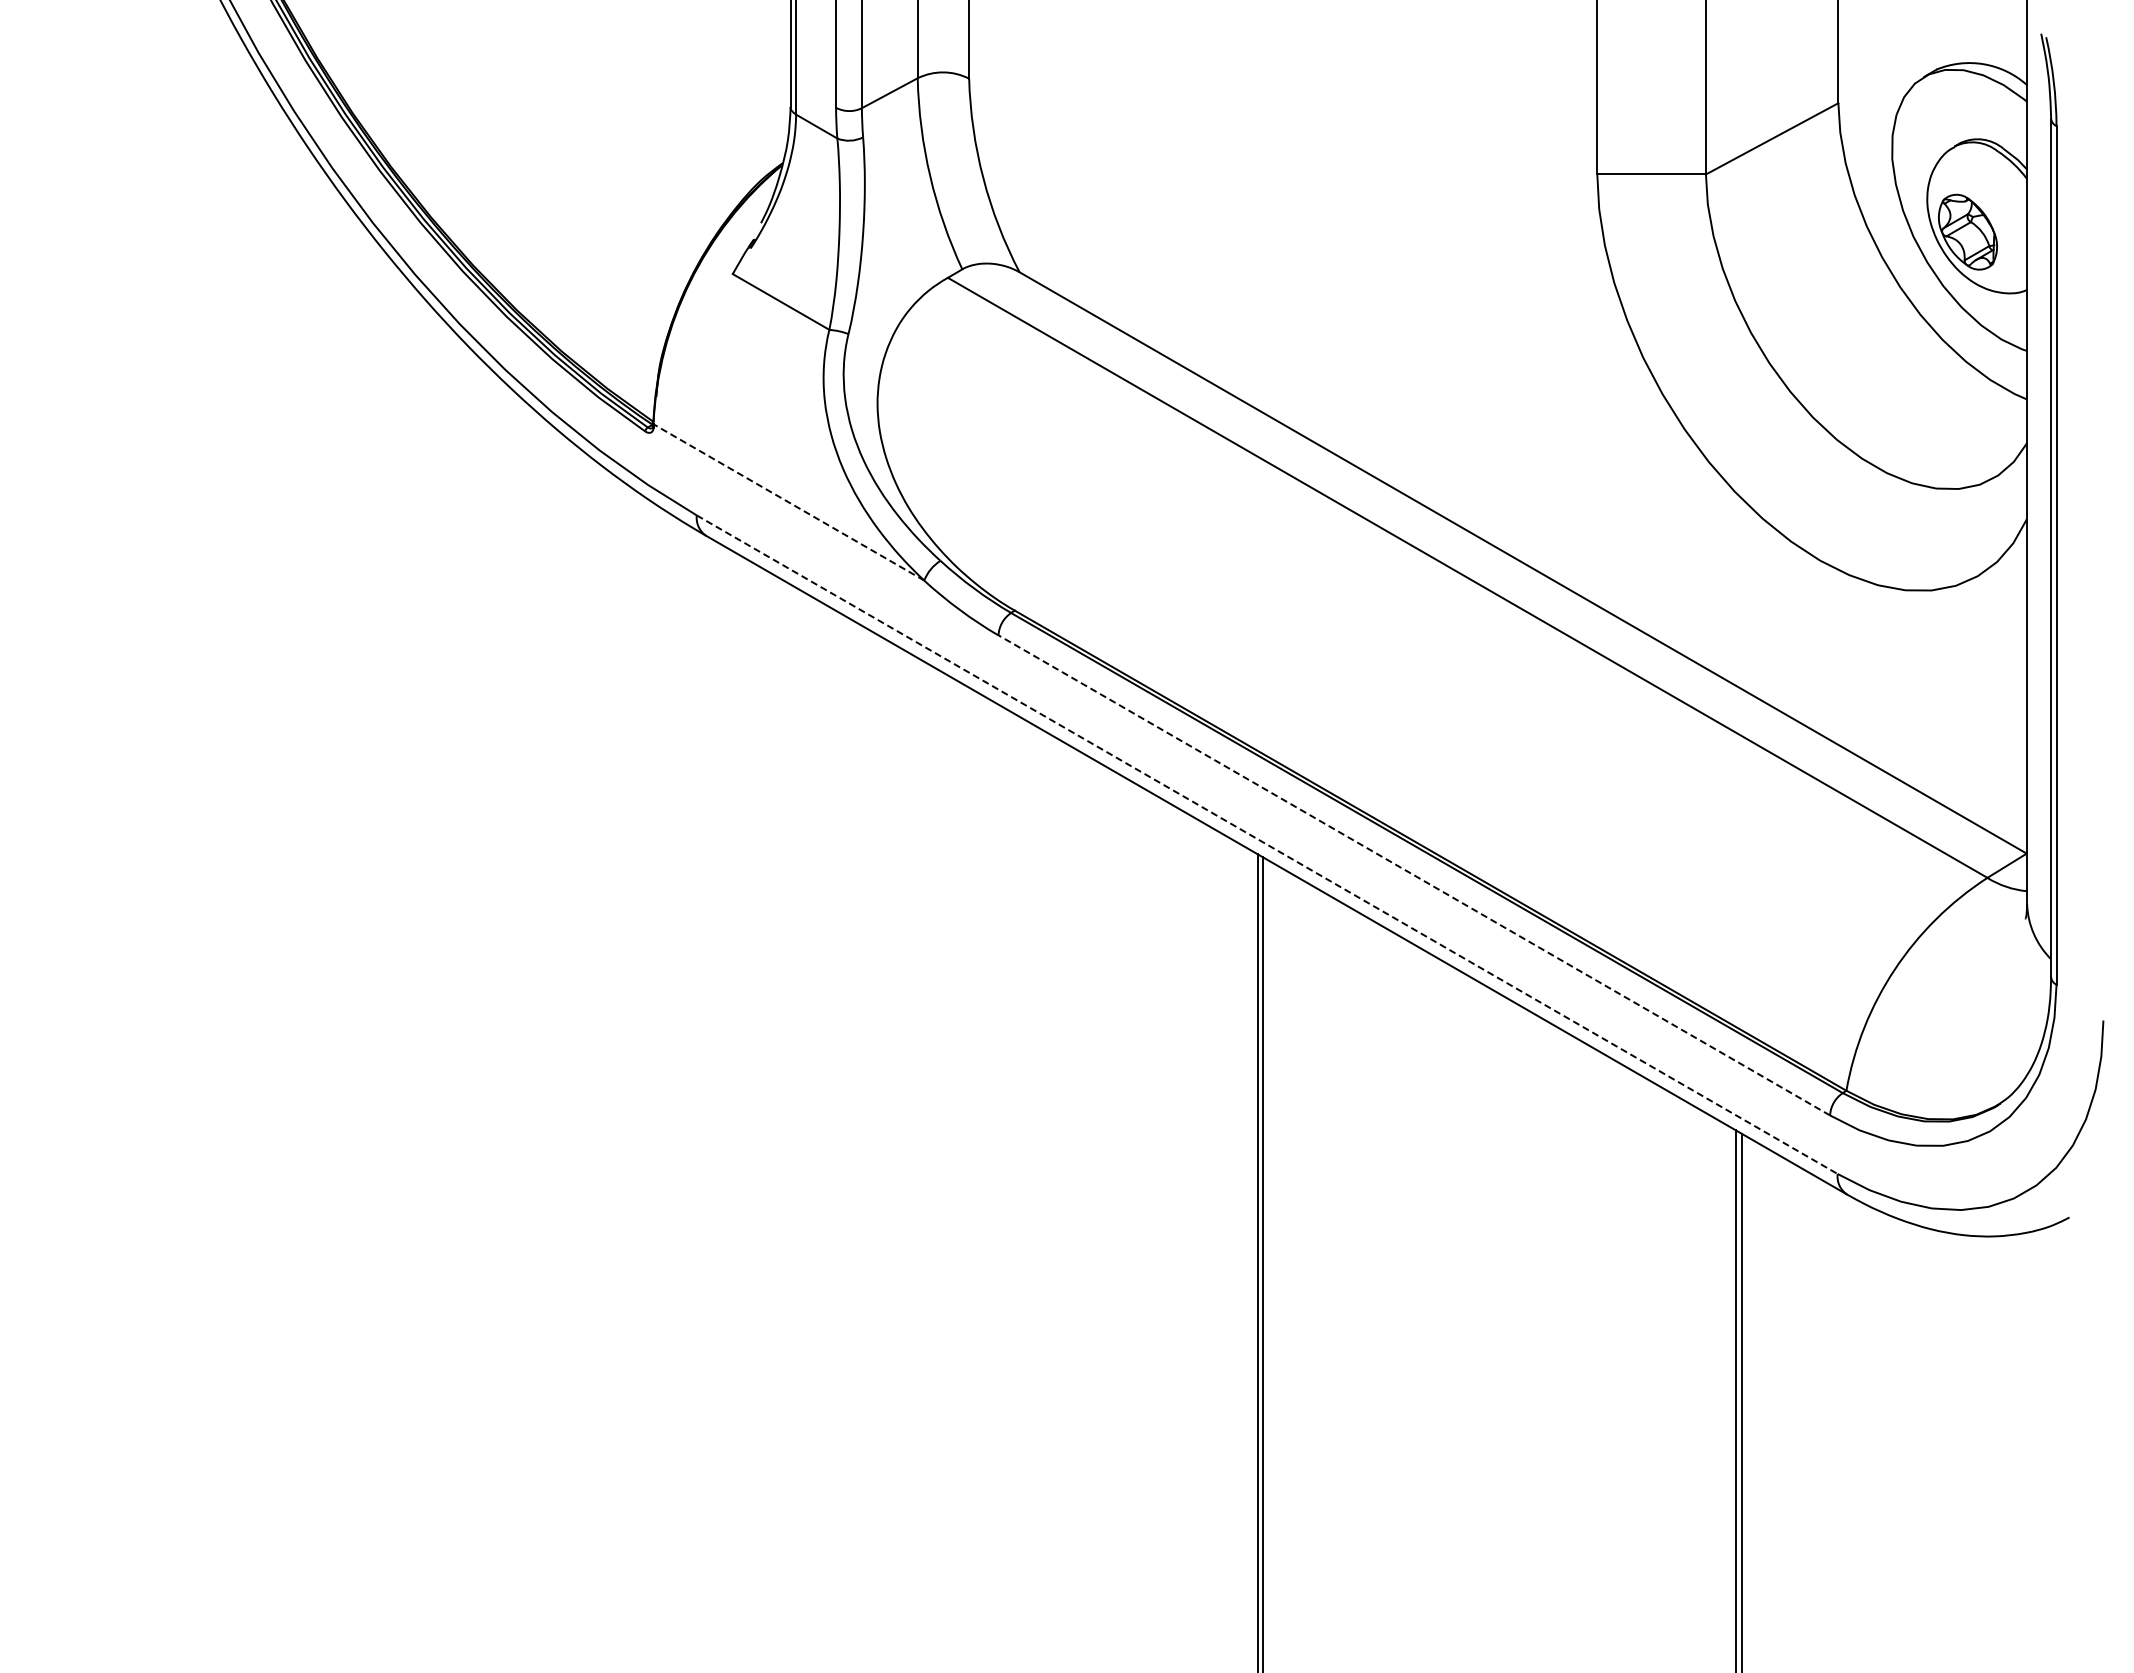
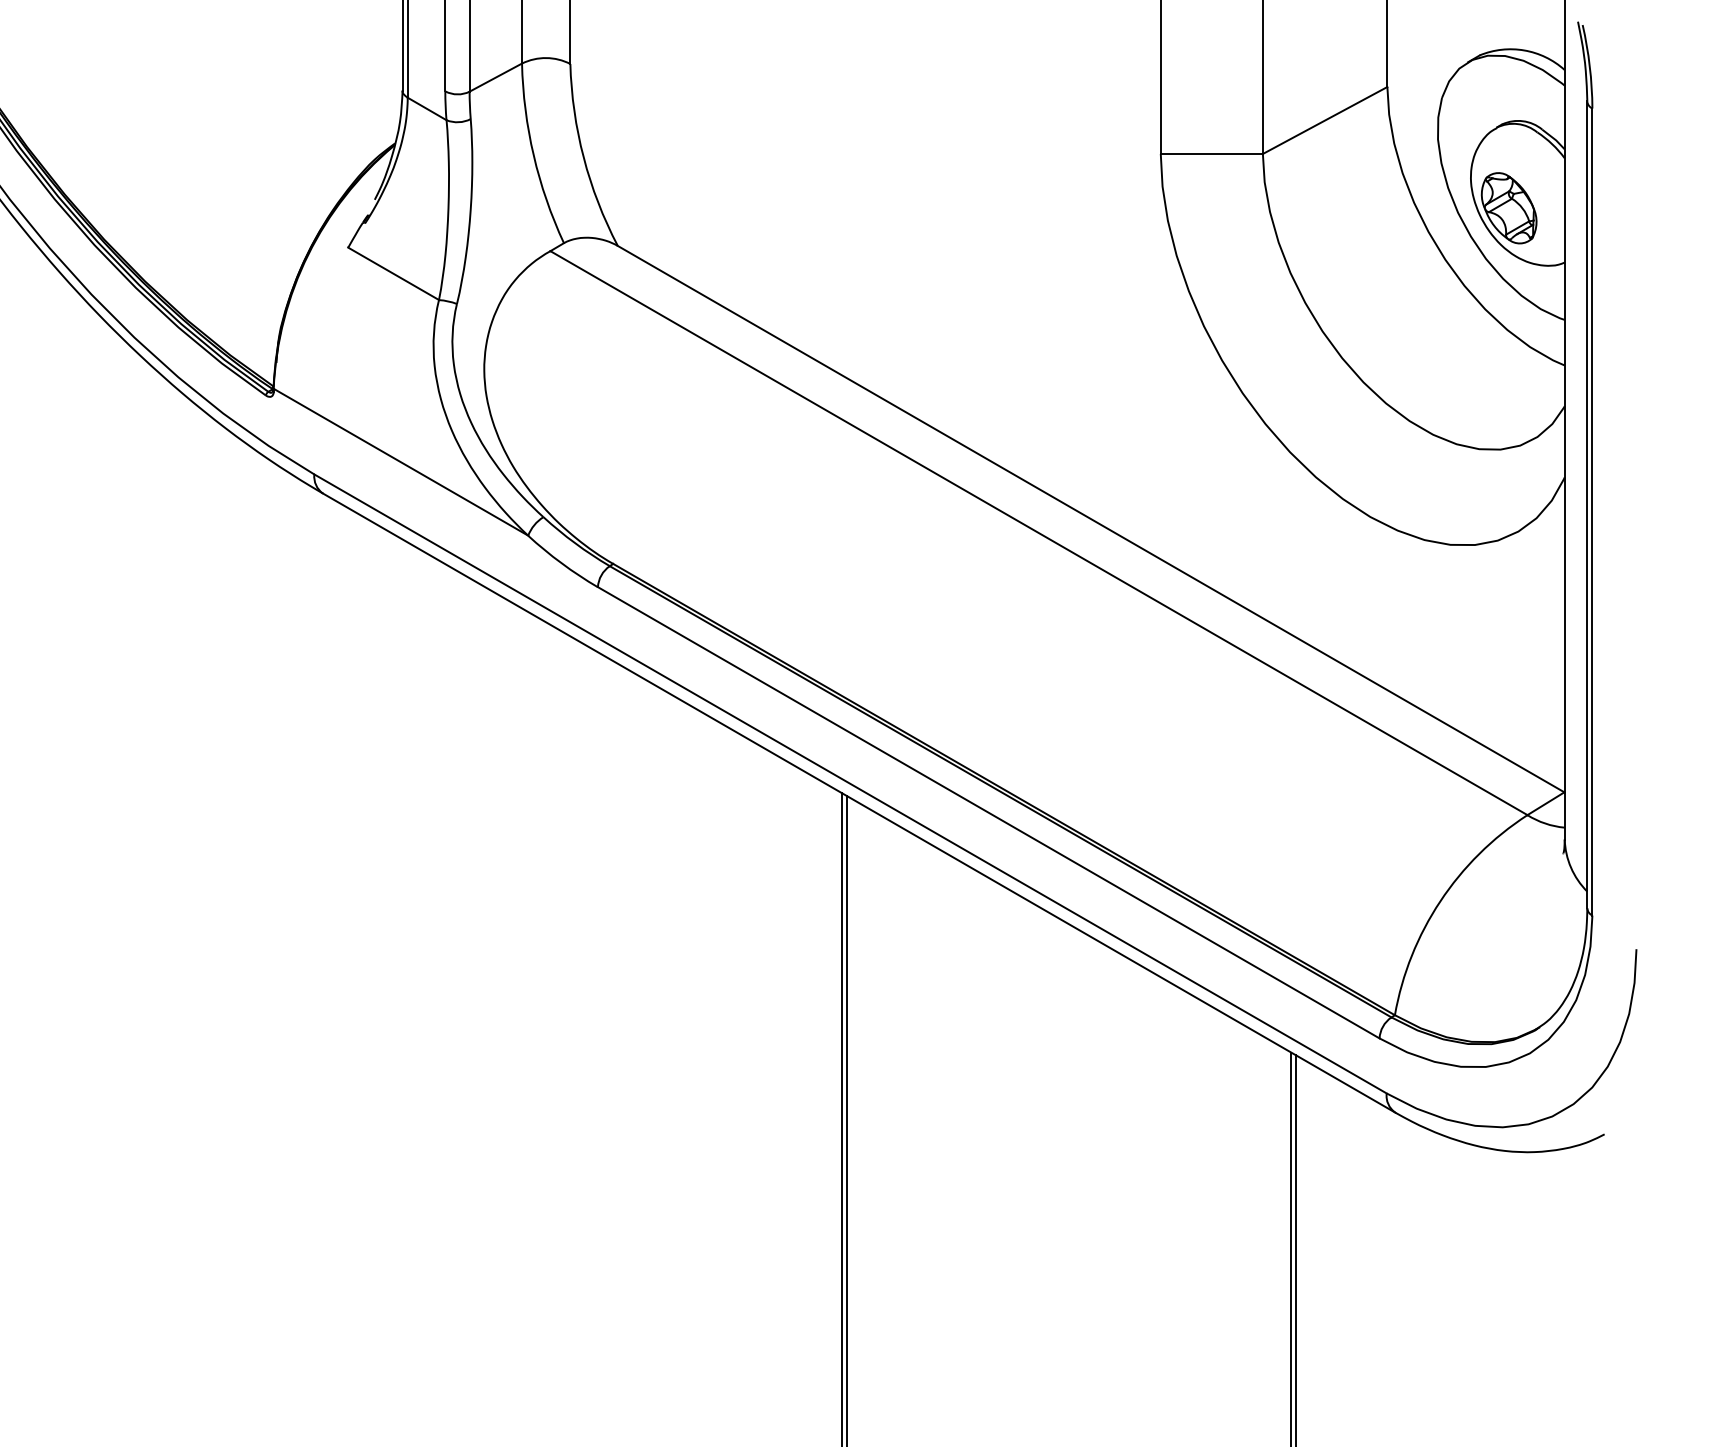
line: (788, 502) -> (400, 462), dashed -> solid
line: (1267, 844) -> (850, 783), dashed -> solid
line: (1413, 875) -> (988, 812), dashed -> solid

